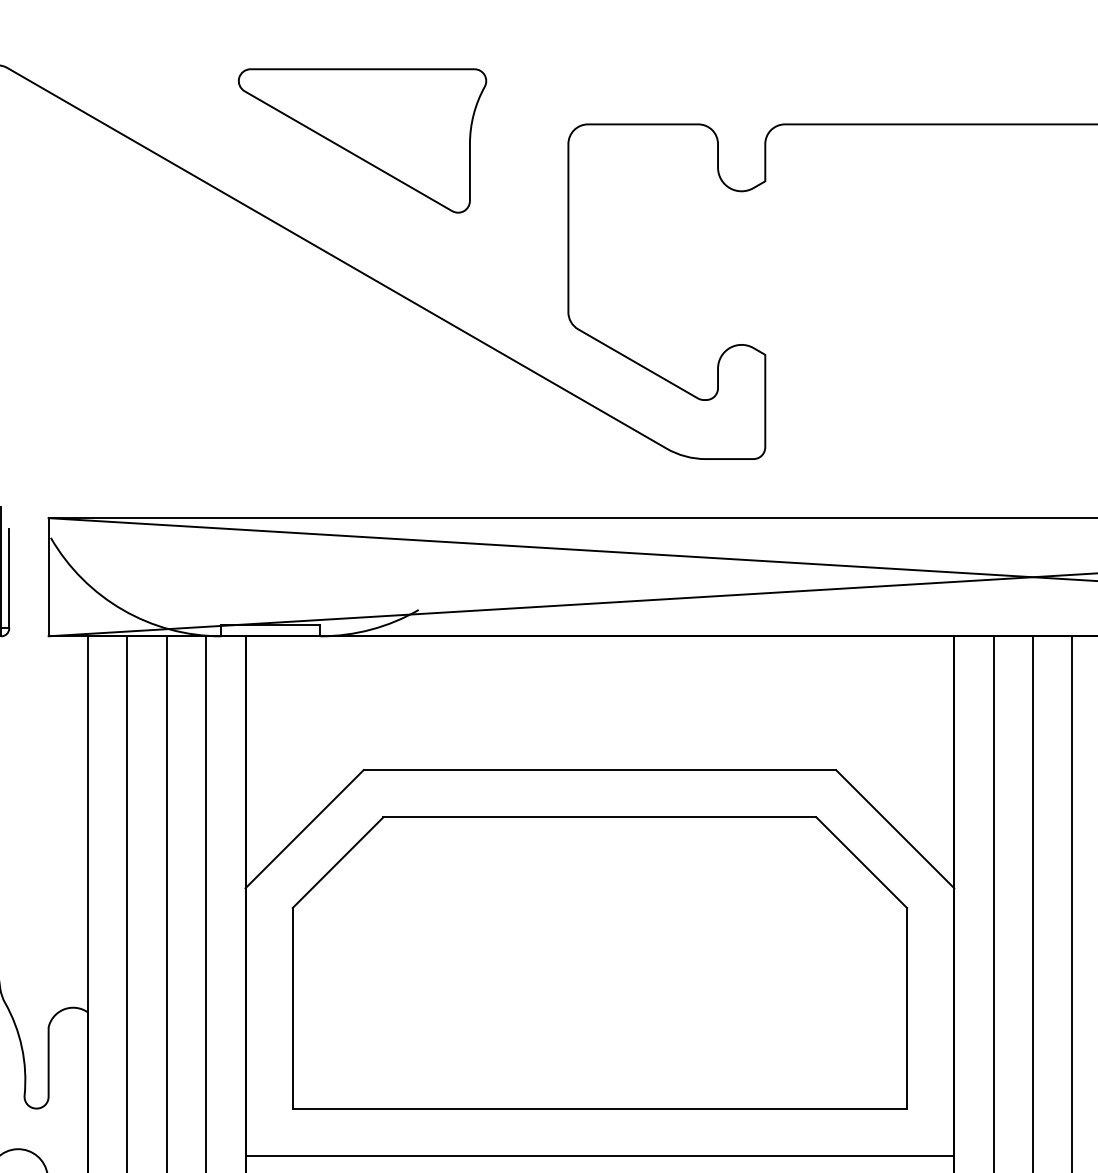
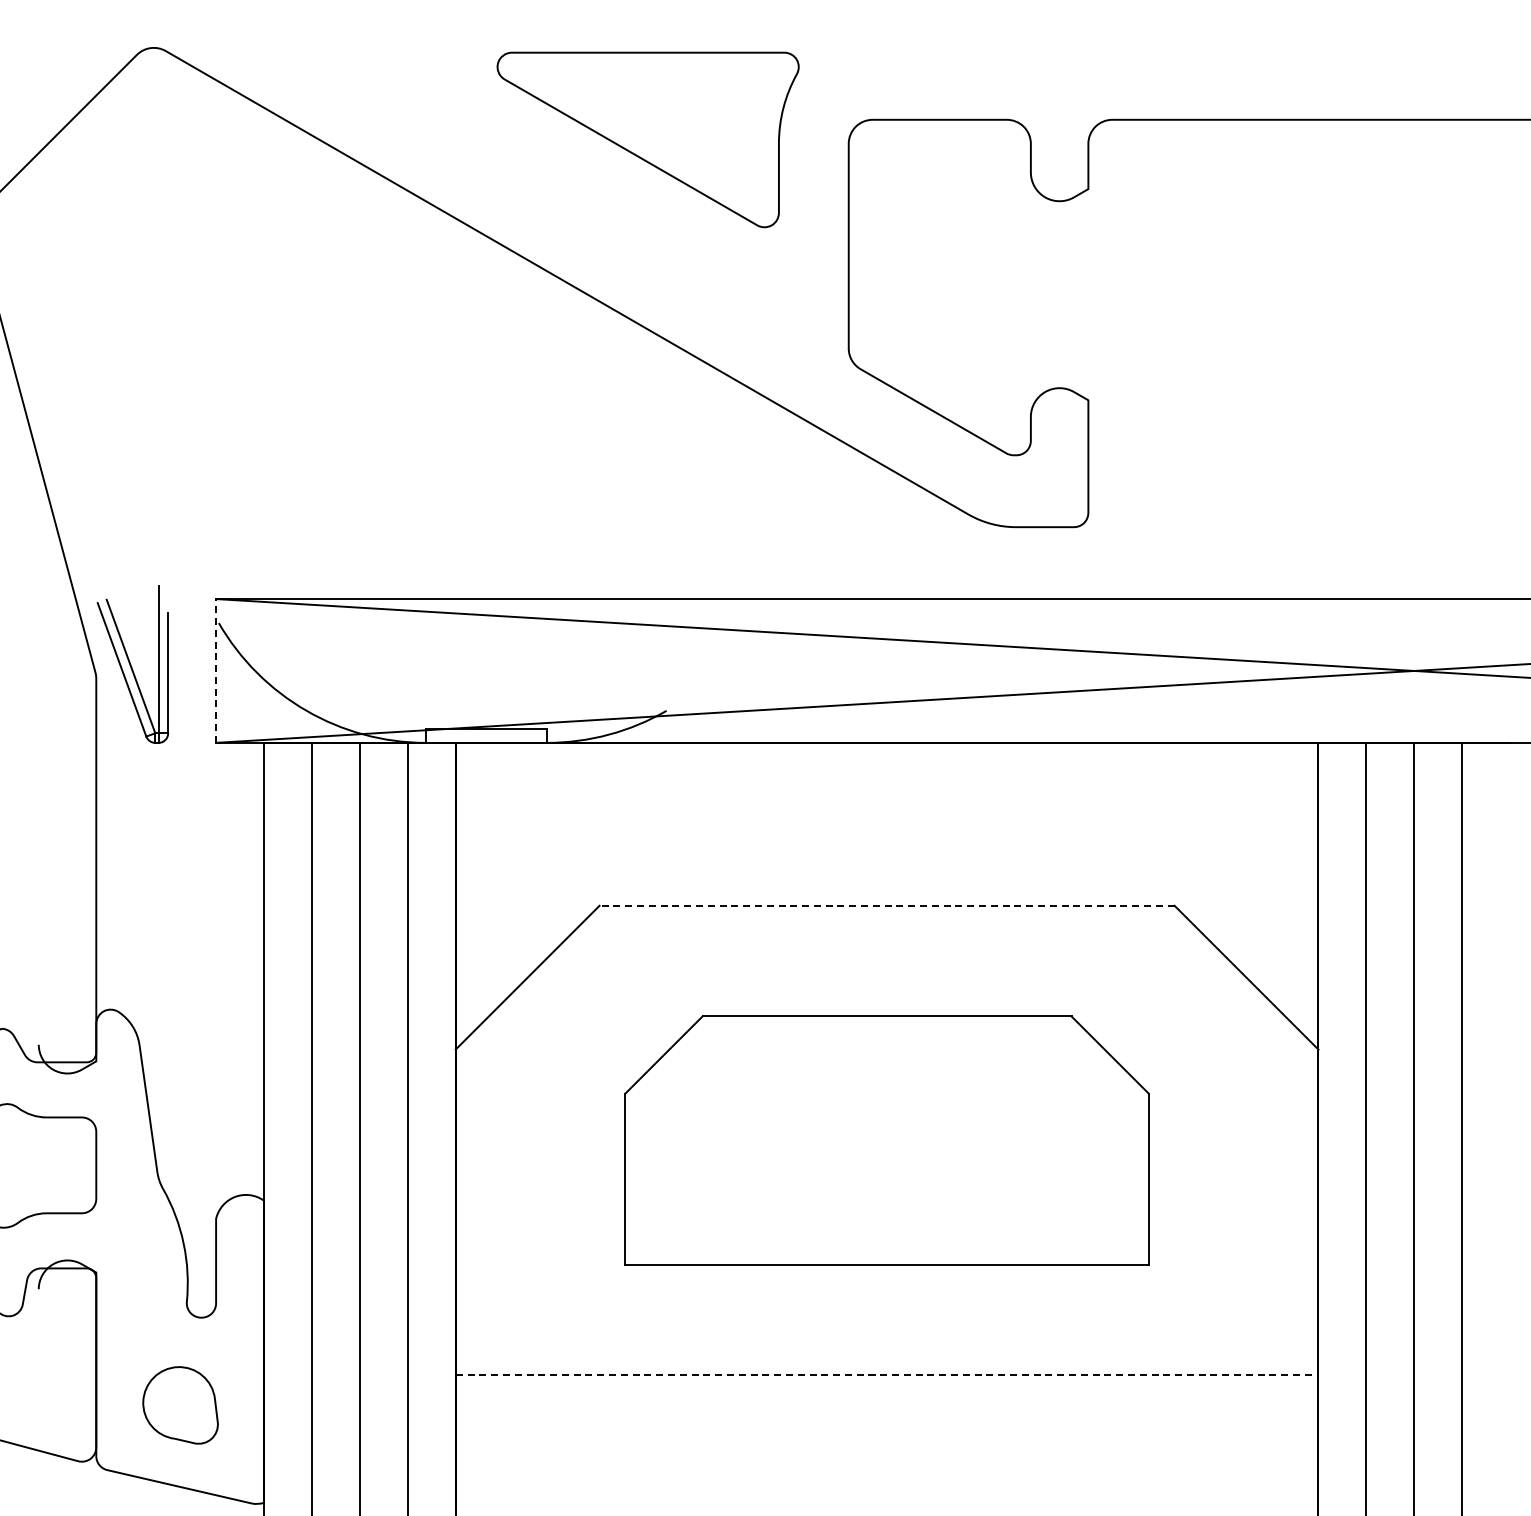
part: (361, 140) -> (647, 139), moved
line: (48, 576) -> (216, 670), solid -> dashed
line: (600, 769) -> (887, 905), solid -> dashed
part: (599, 962) -> (886, 1140), size x0.7
line: (600, 1156) -> (887, 1375), solid -> dashed

